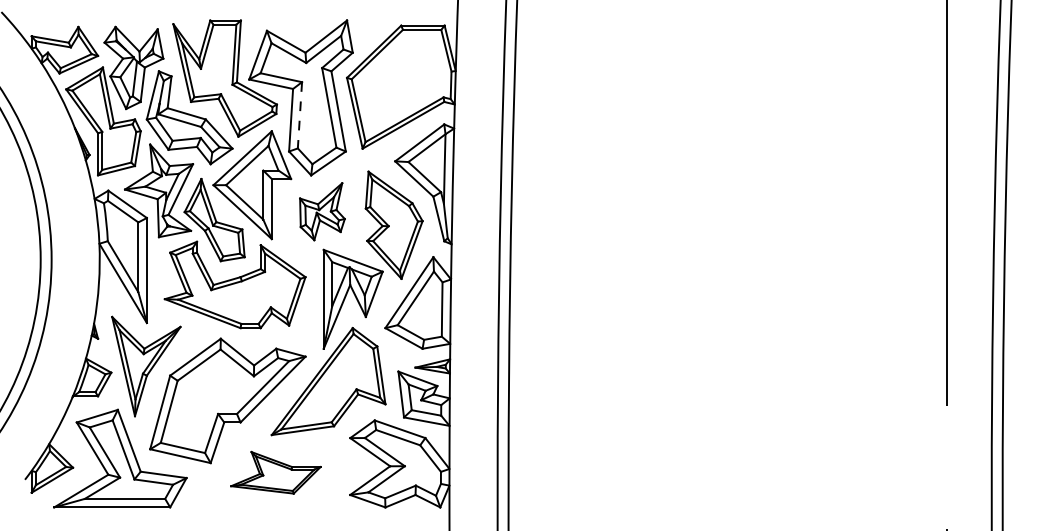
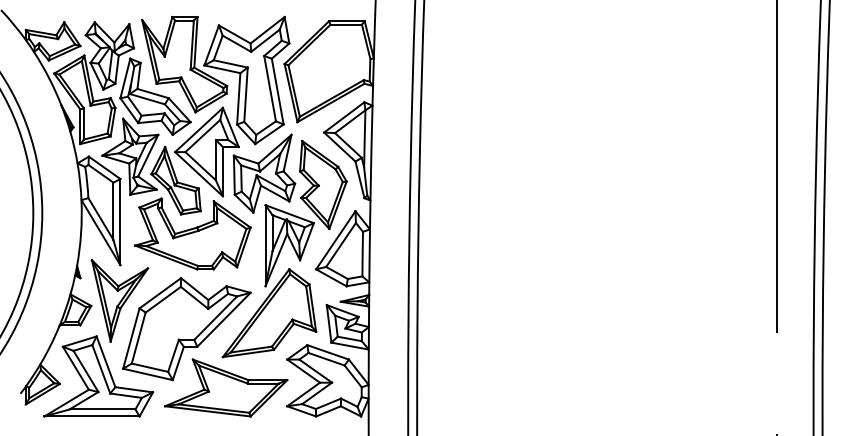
line: (299, 115) -> (245, 94), dashed -> solid
part: (322, 211) -> (264, 173), size x1.67
part: (275, 472) -> (225, 387), size x1.67

